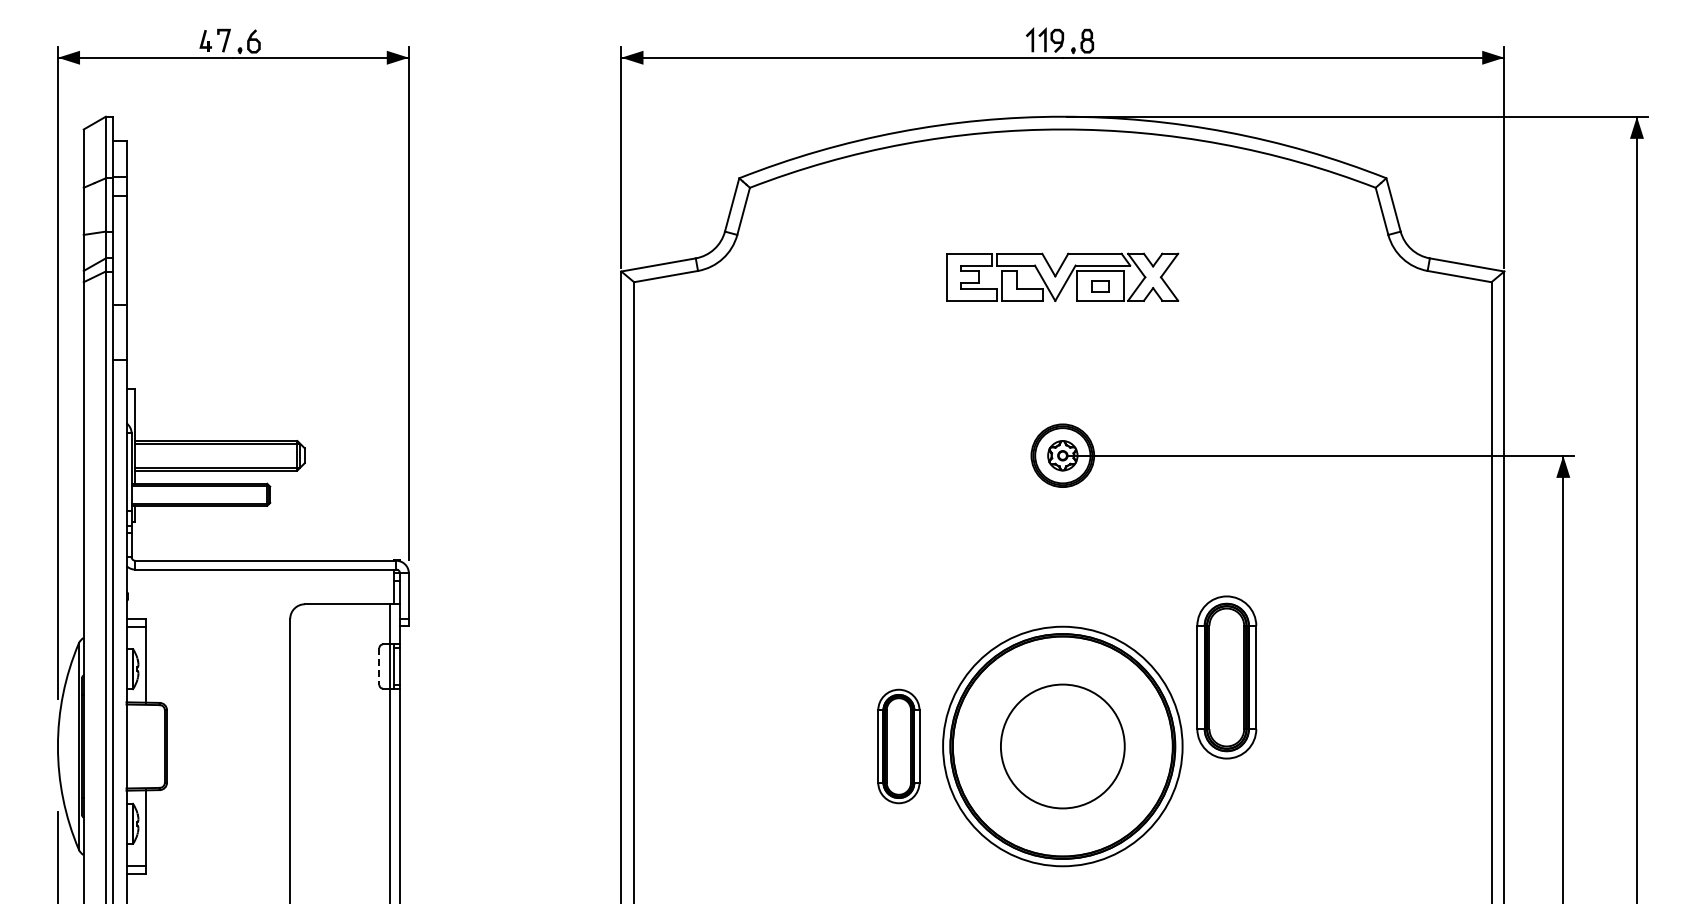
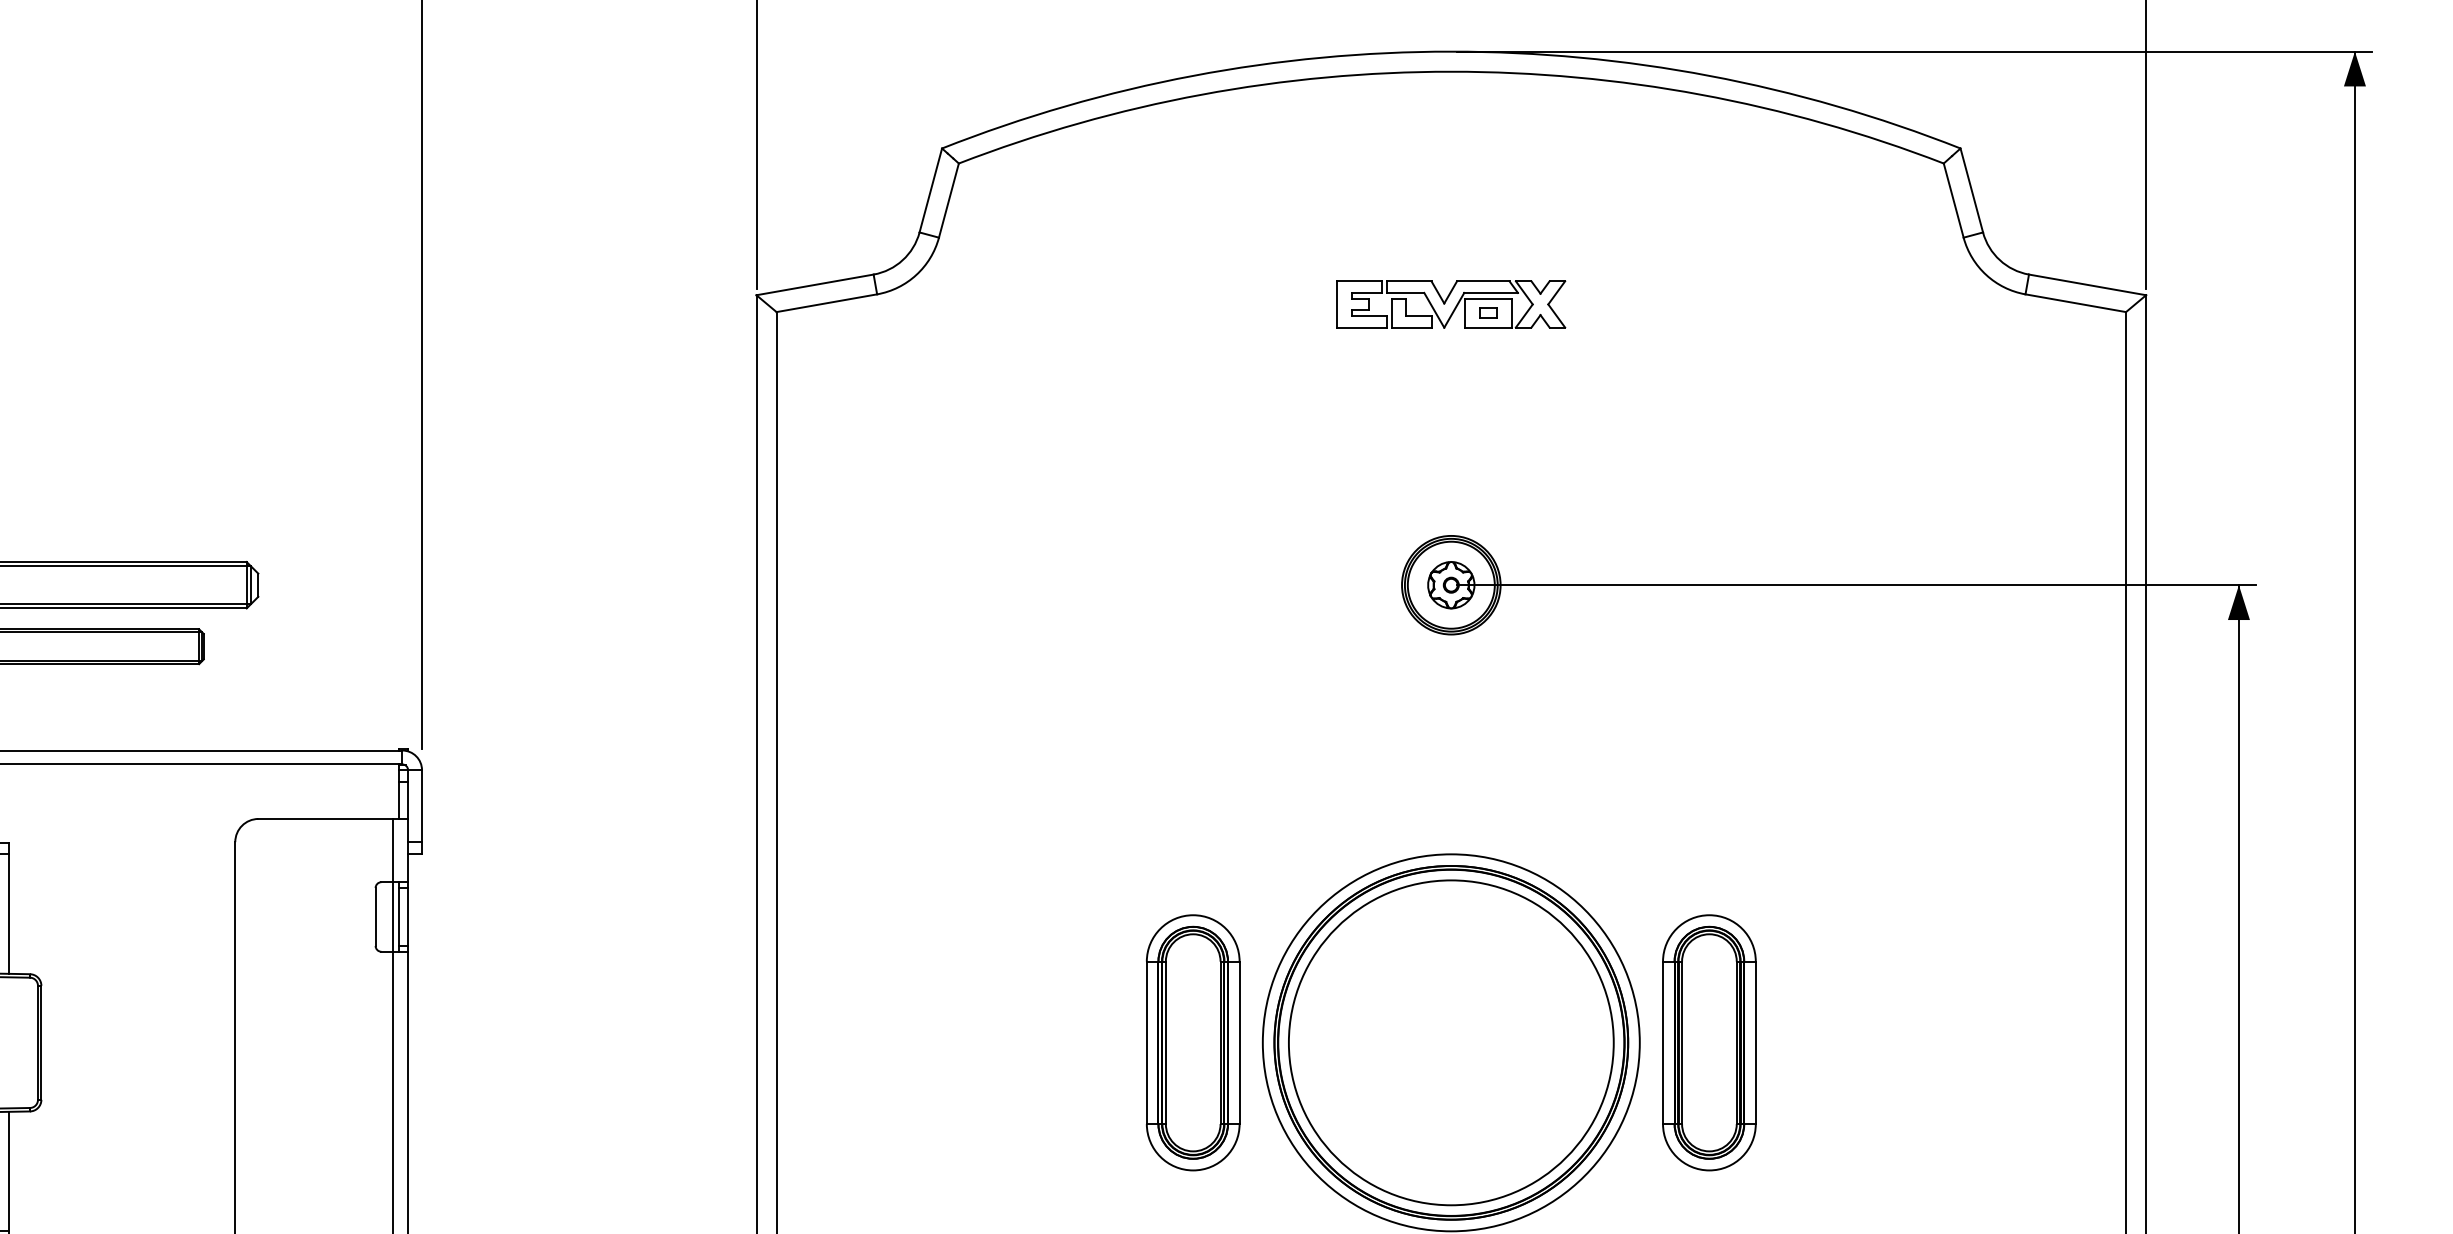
part: (1063, 277) -> (1452, 304), size x0.62
line: (379, 667) -> (375, 918), dashed -> solid
part: (1226, 677) -> (1708, 1042), moved
part: (898, 746) -> (1192, 1042), size x1.43
circle: (1062, 746) -> (1450, 1042), size x1.67

